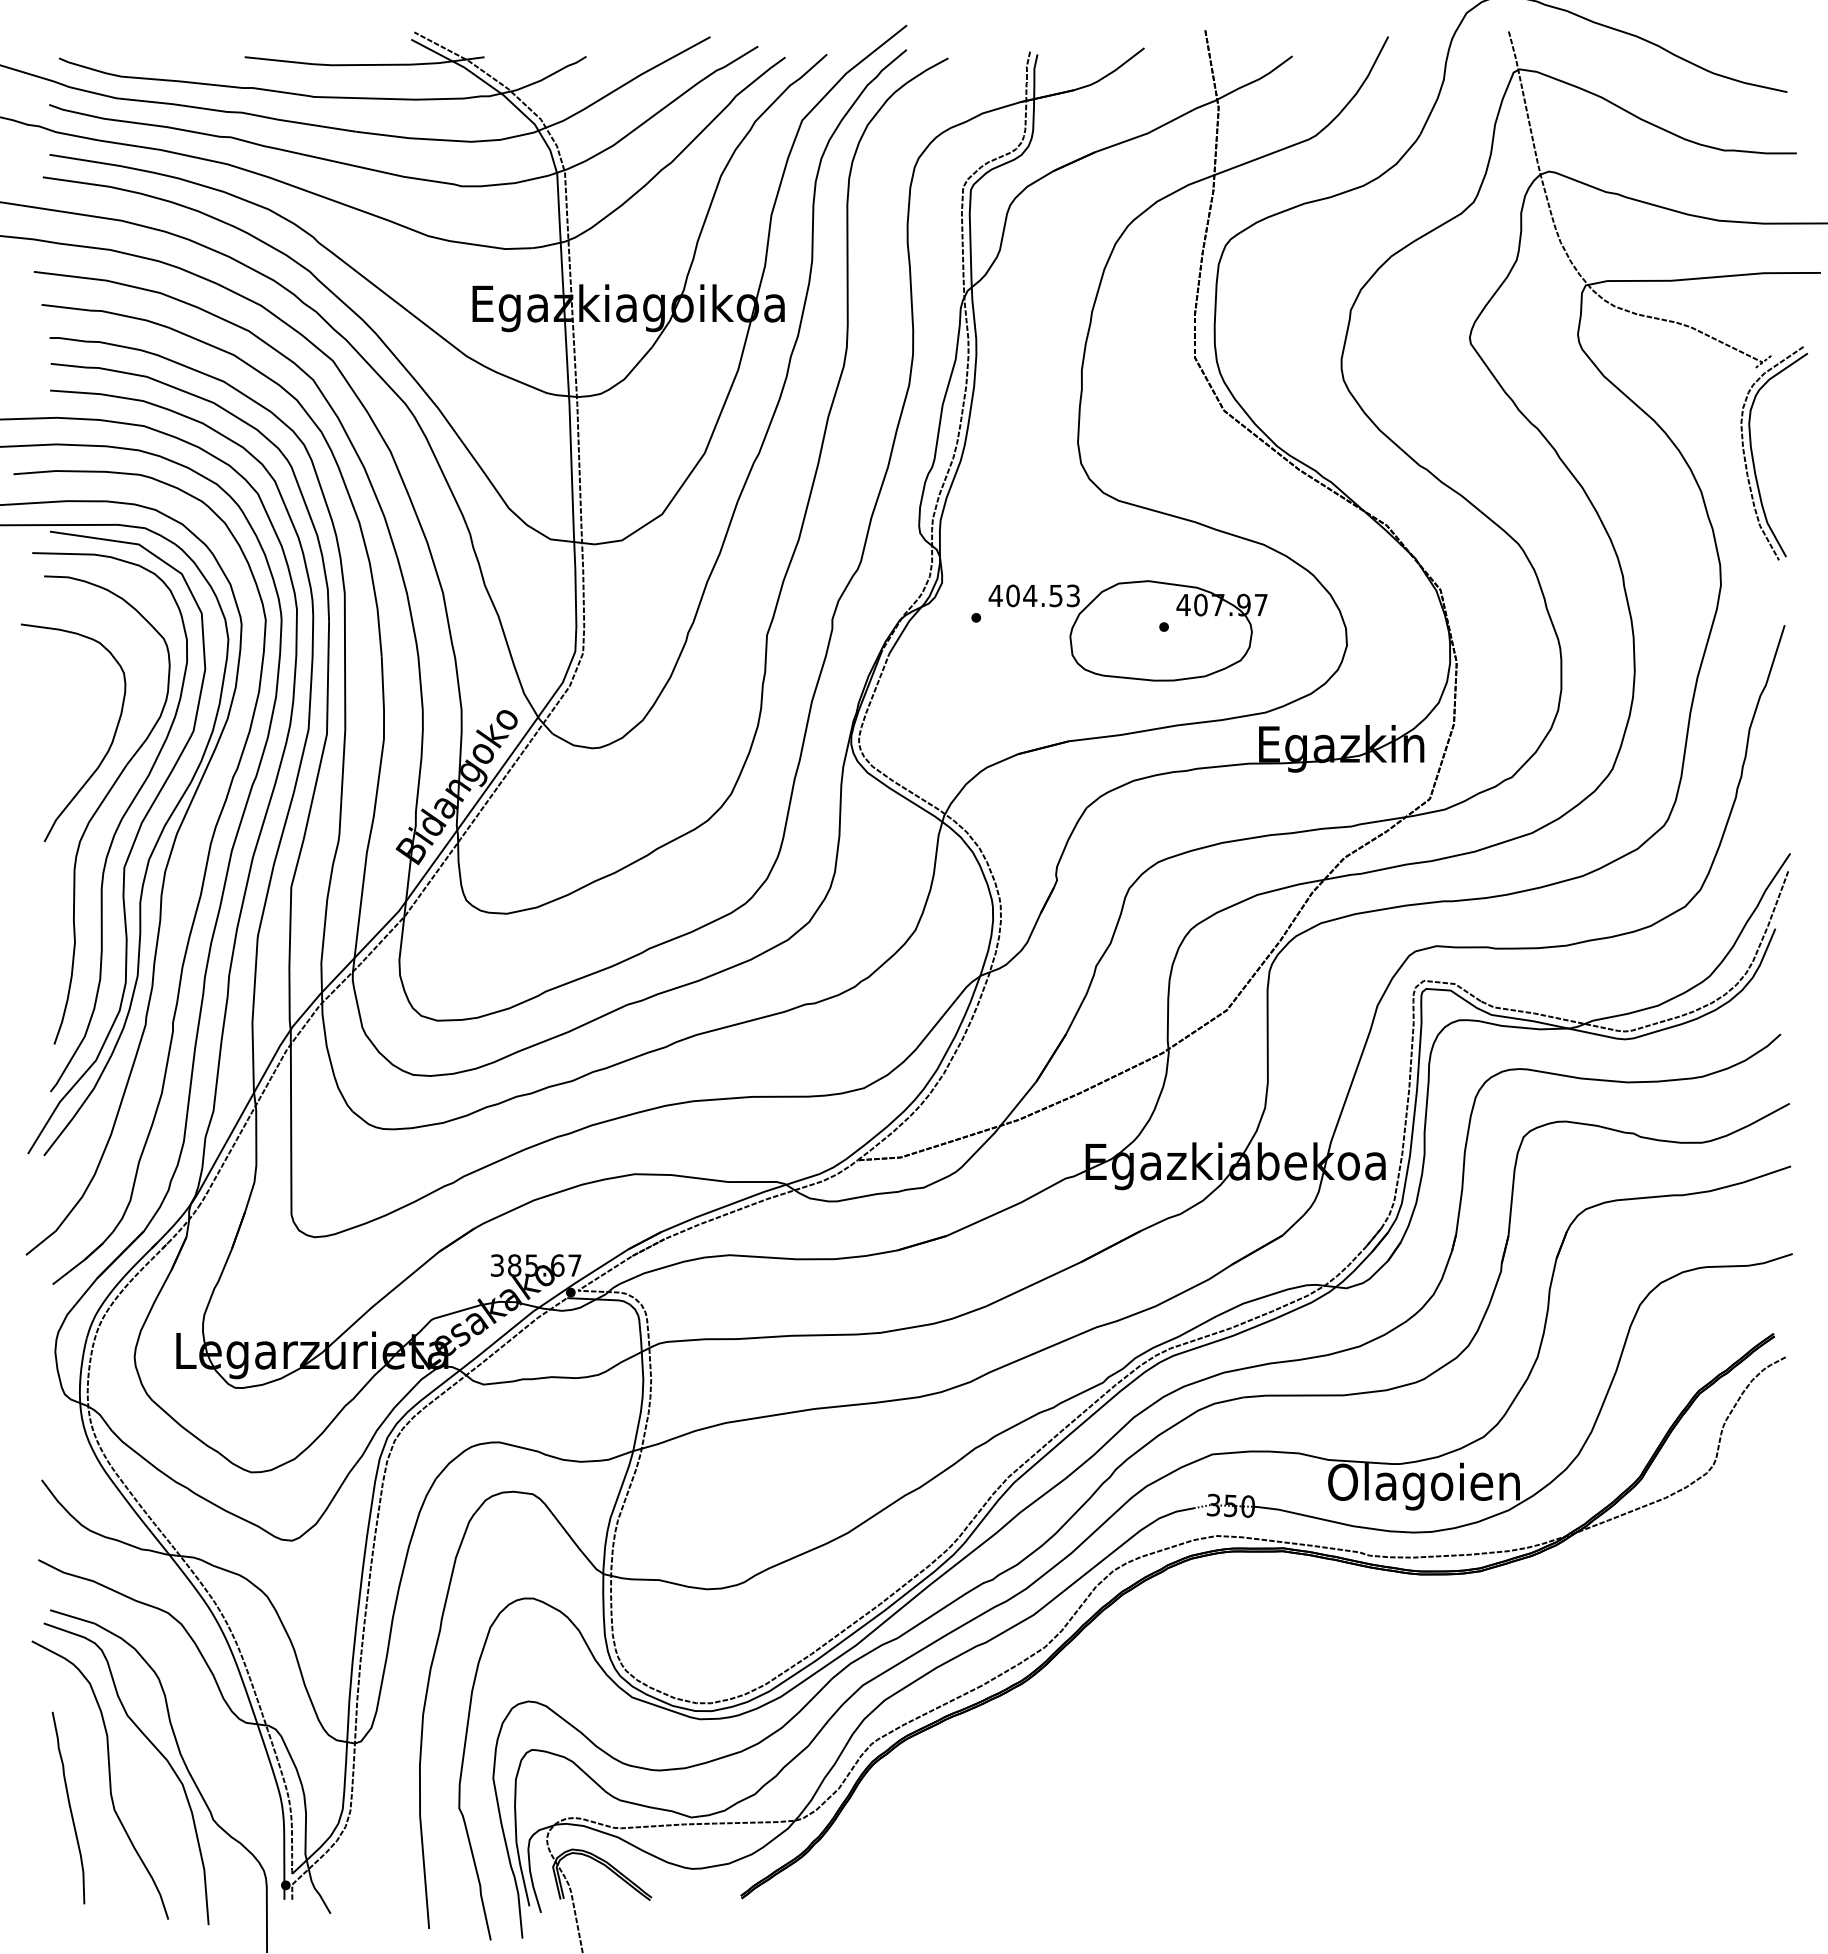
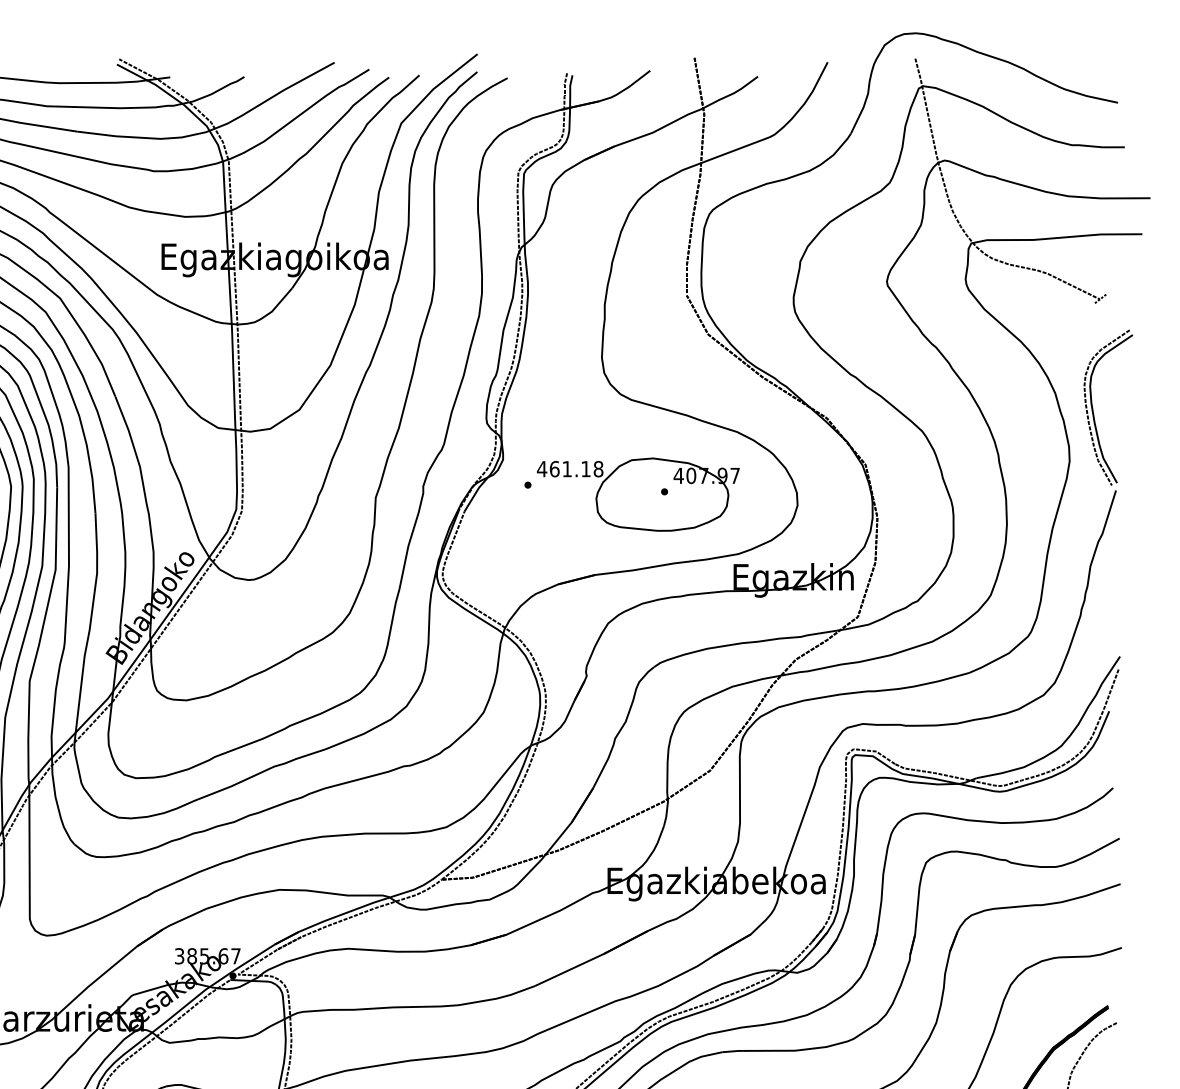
part: (1753, 455) -> (1093, 409), moved
text: (1043, 595) -> (576, 468), 404.53 -> 461.18

